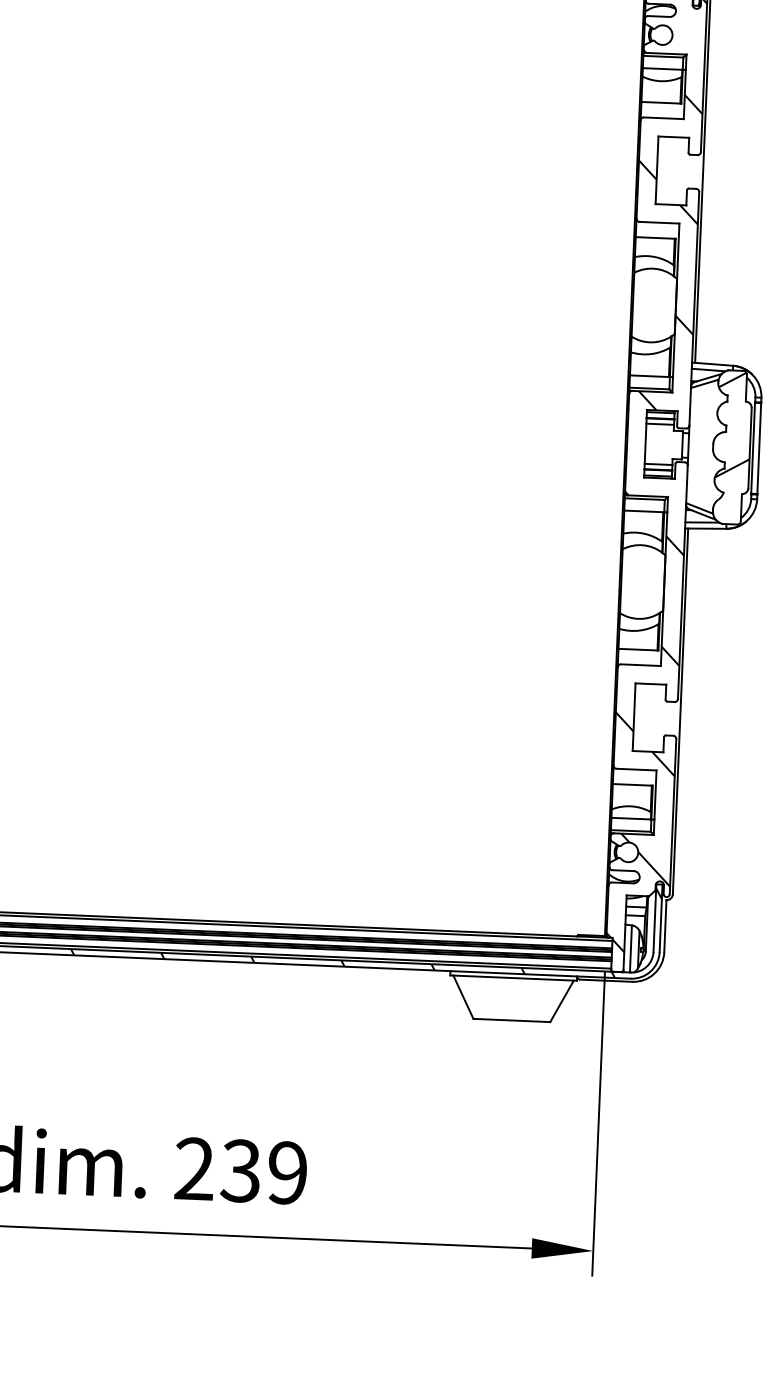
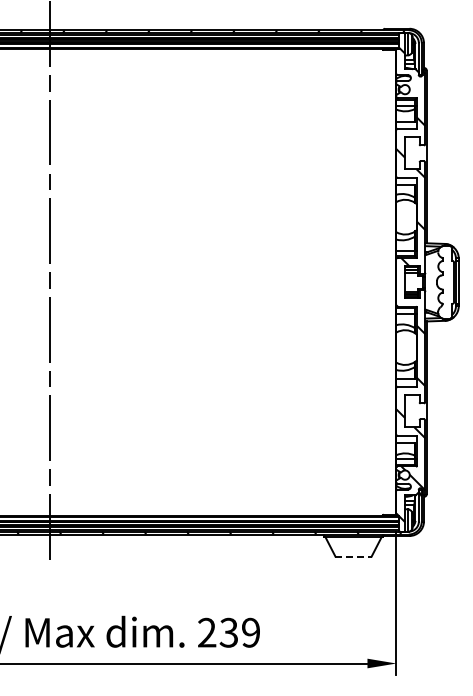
hatch: (734, 424) -> (446, 271), removed
line: (513, 1020) -> (354, 556), solid -> dashed

